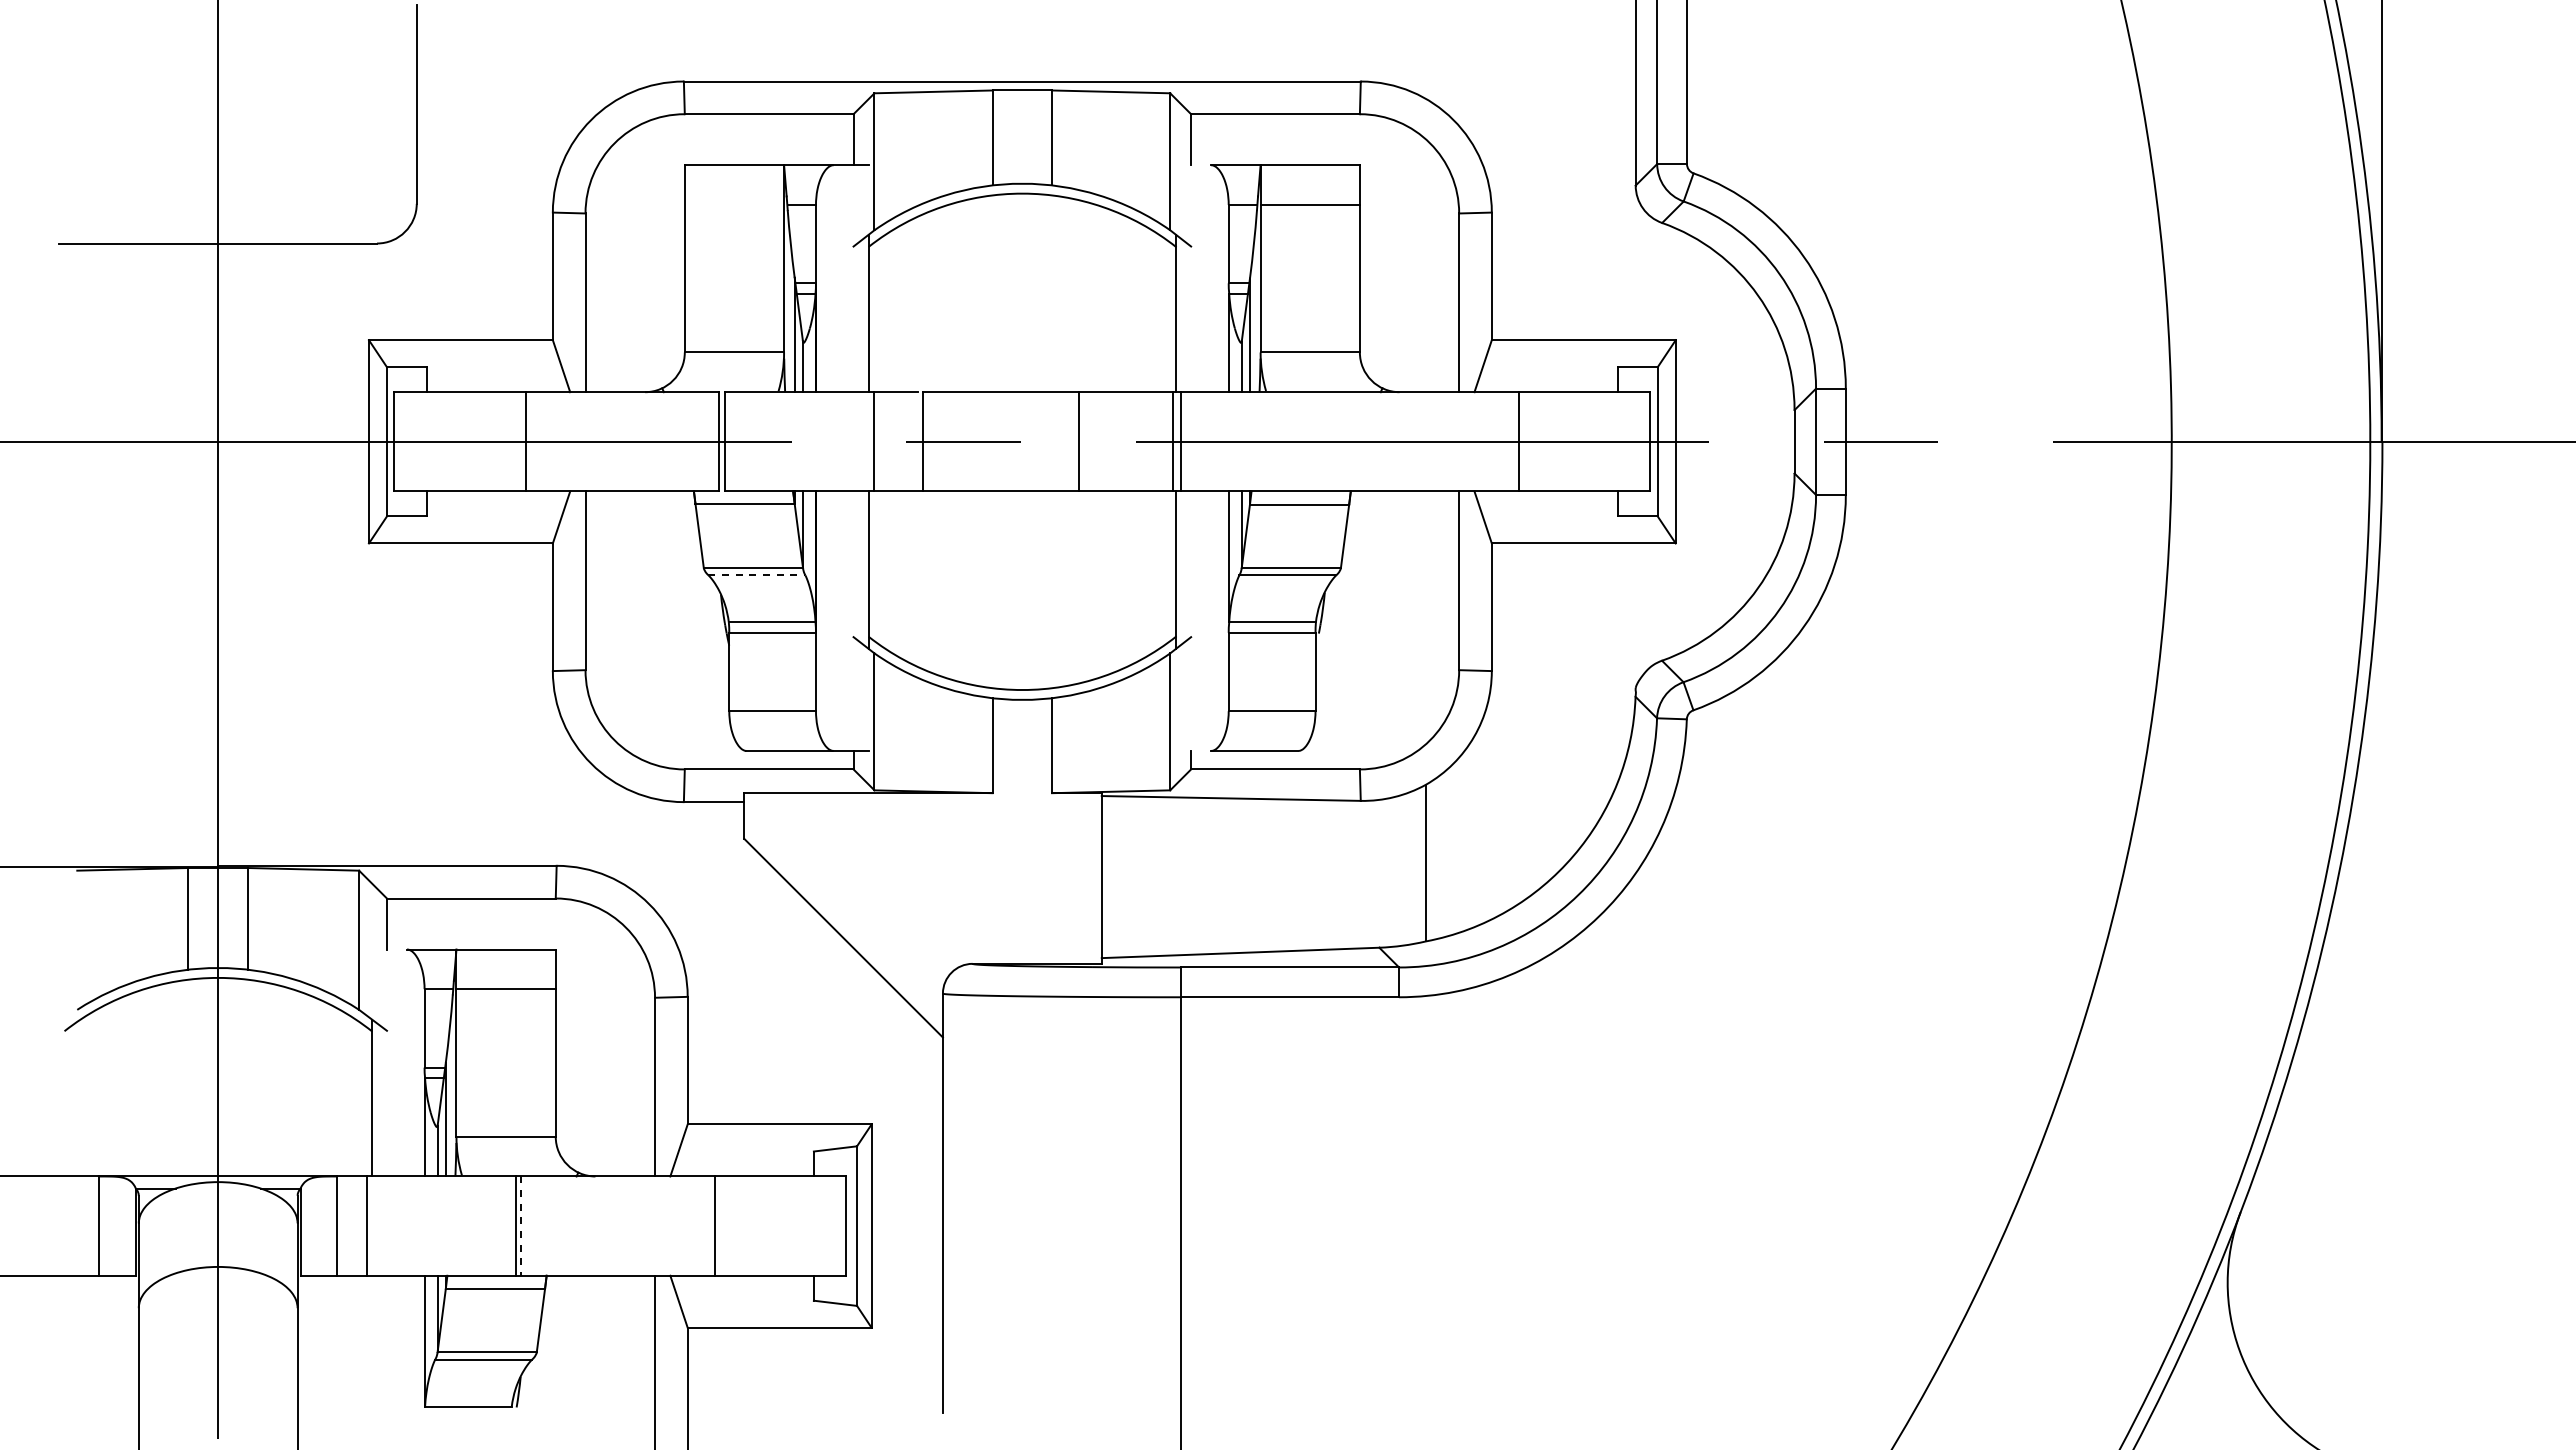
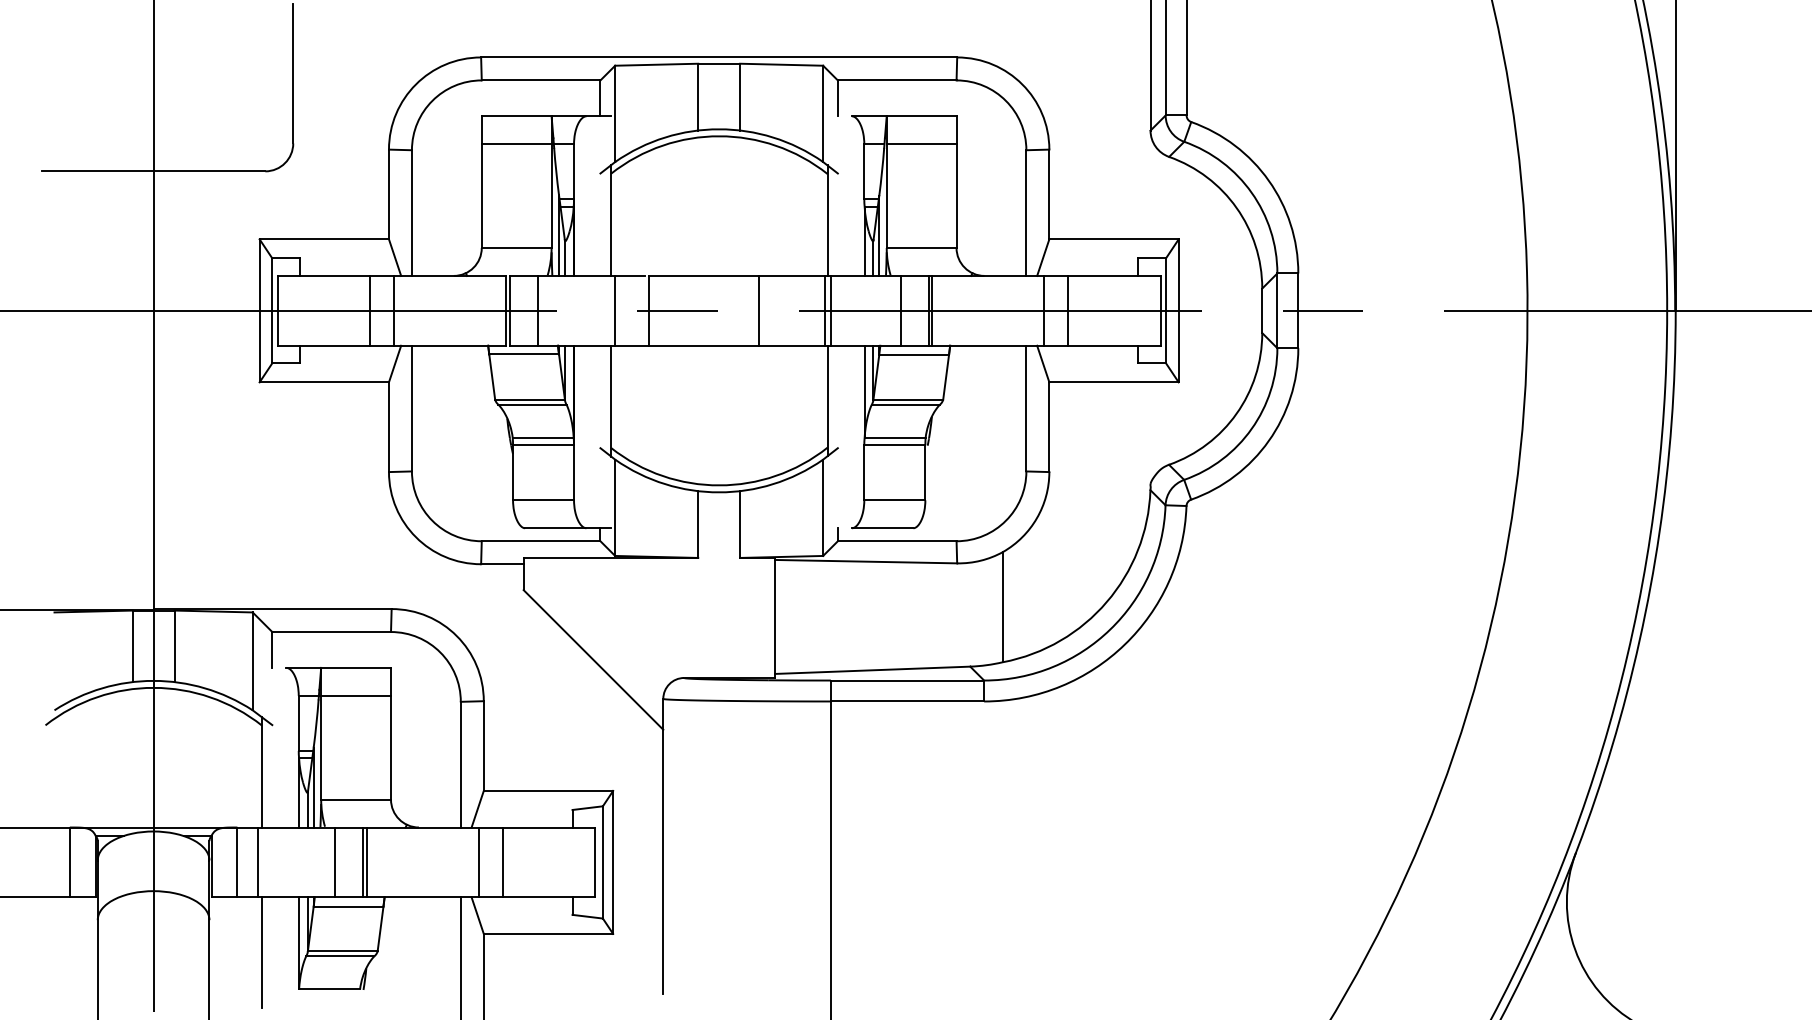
line: (734, 204) -> (516, 143), added
line: (560, 441) -> (394, 310), added
line: (764, 441) -> (537, 310), added
line: (1280, 441) -> (900, 310), added
line: (1320, 441) -> (928, 310), added
line: (1325, 441) -> (932, 310), added
line: (1484, 441) -> (1044, 310), added
line: (757, 575) -> (532, 404), dashed -> solid
line: (476, 1225) -> (335, 862), added
line: (680, 1225) -> (478, 862), added
line: (521, 1226) -> (366, 862), dashed -> solid
line: (372, 1353) -> (262, 952), added

